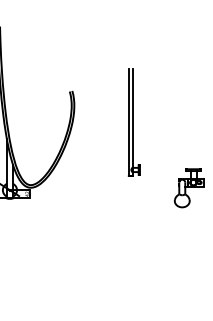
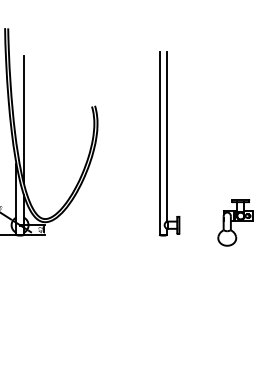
line: (12, 102) -> (23, 119), added
part: (134, 122) -> (169, 143), size x1.43

